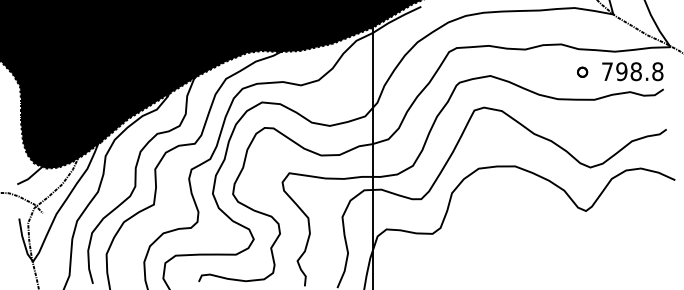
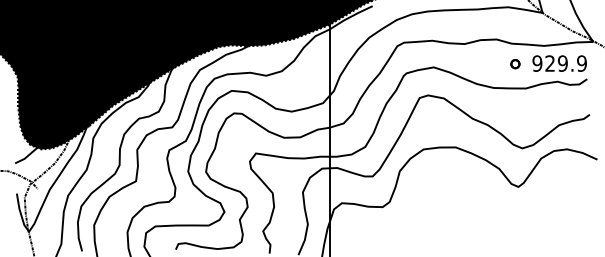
text: (632, 71) -> (559, 63), 798.8 -> 929.9

